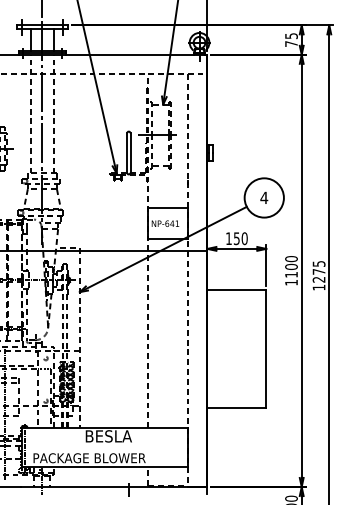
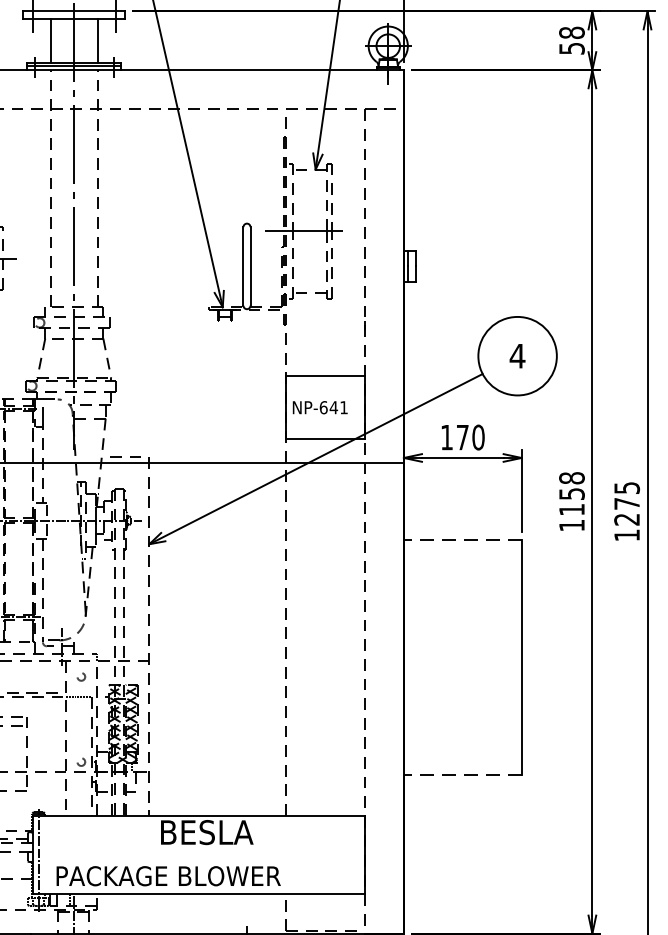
text: (291, 39) -> (571, 39), 75 -> 58
text: (236, 238) -> (462, 437), 150 -> 170
text: (291, 262) -> (571, 485), 1100 -> 1158
line: (236, 289) -> (462, 539), solid -> dashed
line: (236, 407) -> (462, 774), solid -> dashed

